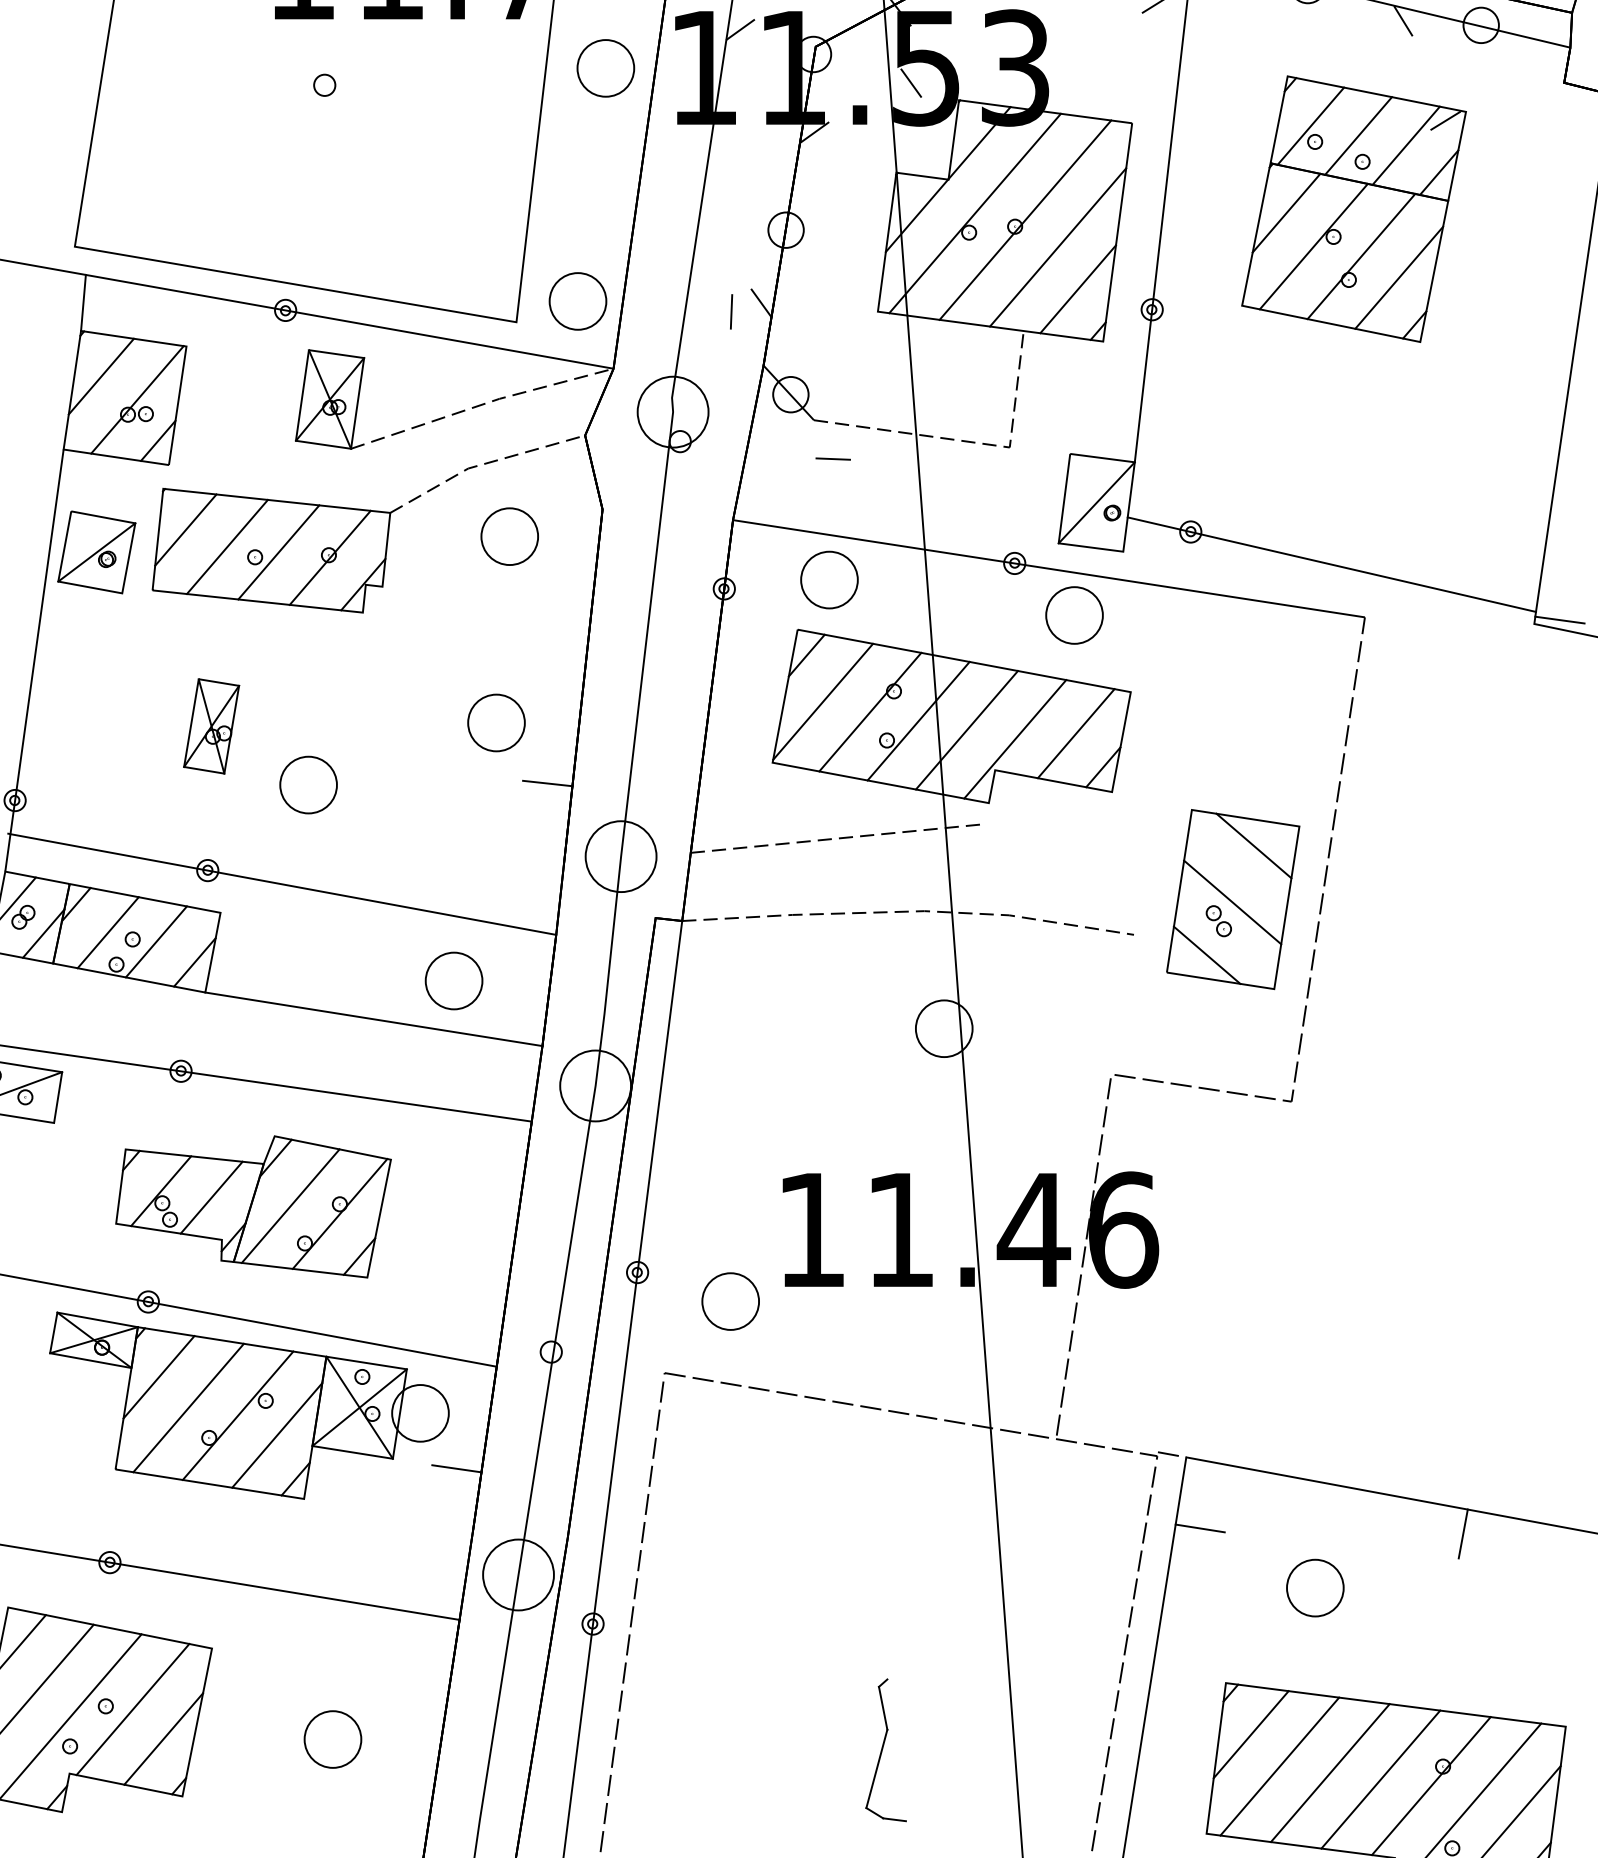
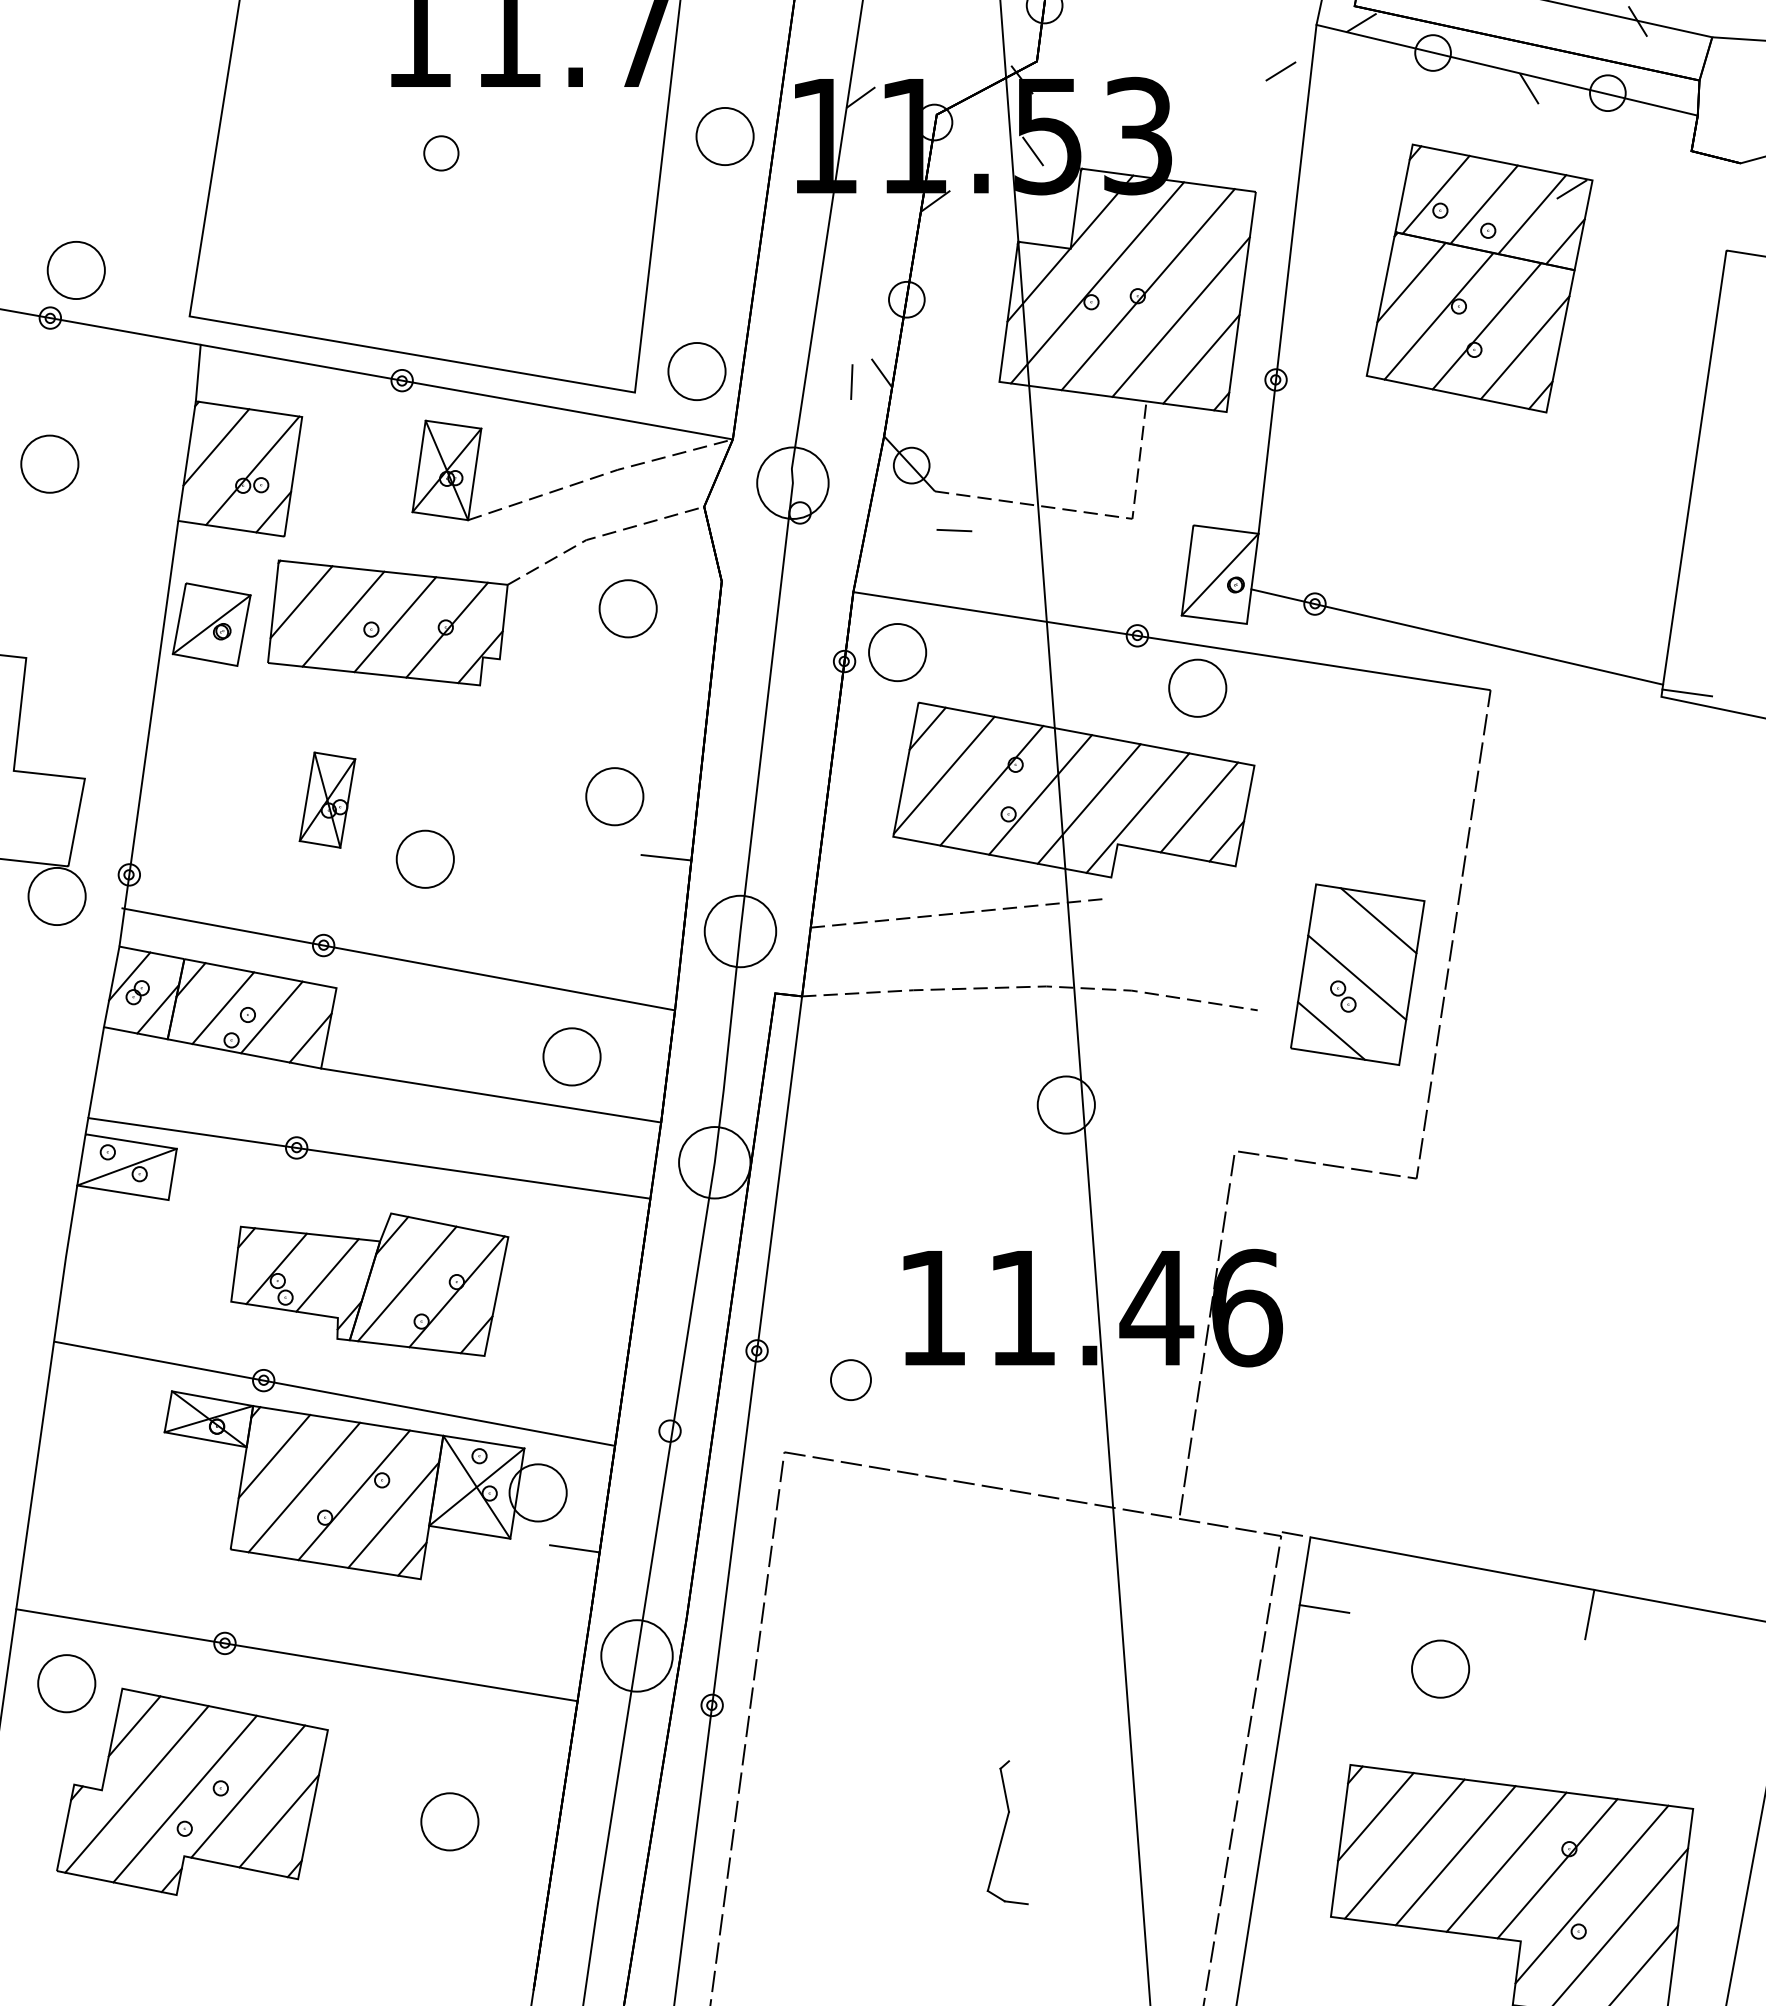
part: (324, 85) -> (441, 153), size x1.6
part: (829, 580) -> (897, 652), moved
part: (730, 1300) -> (850, 1379), size x0.7

